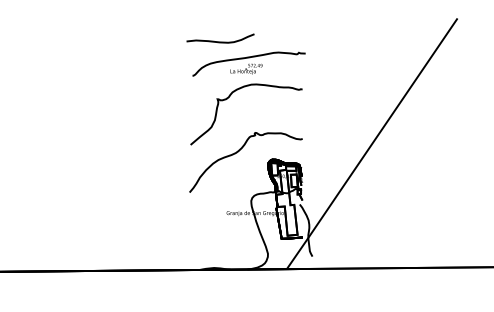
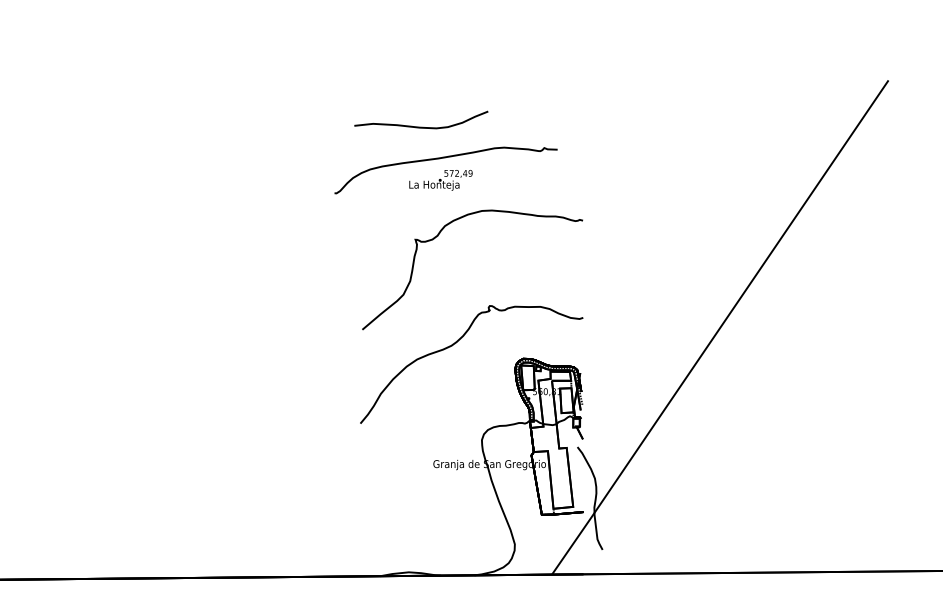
part: (248, 63) -> (444, 169), moved

